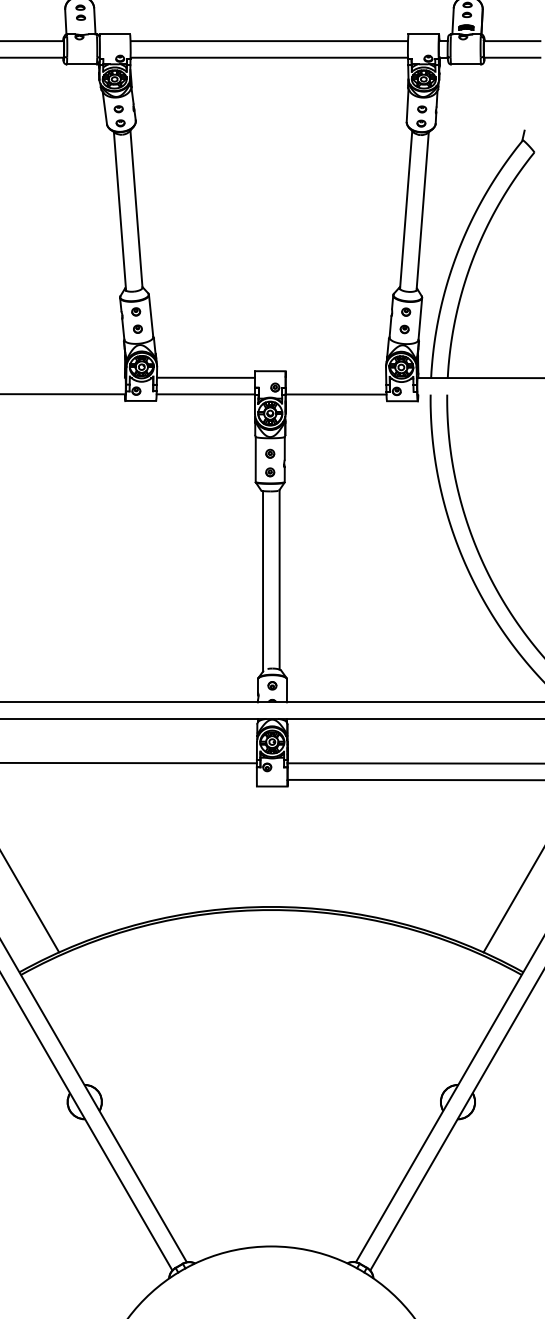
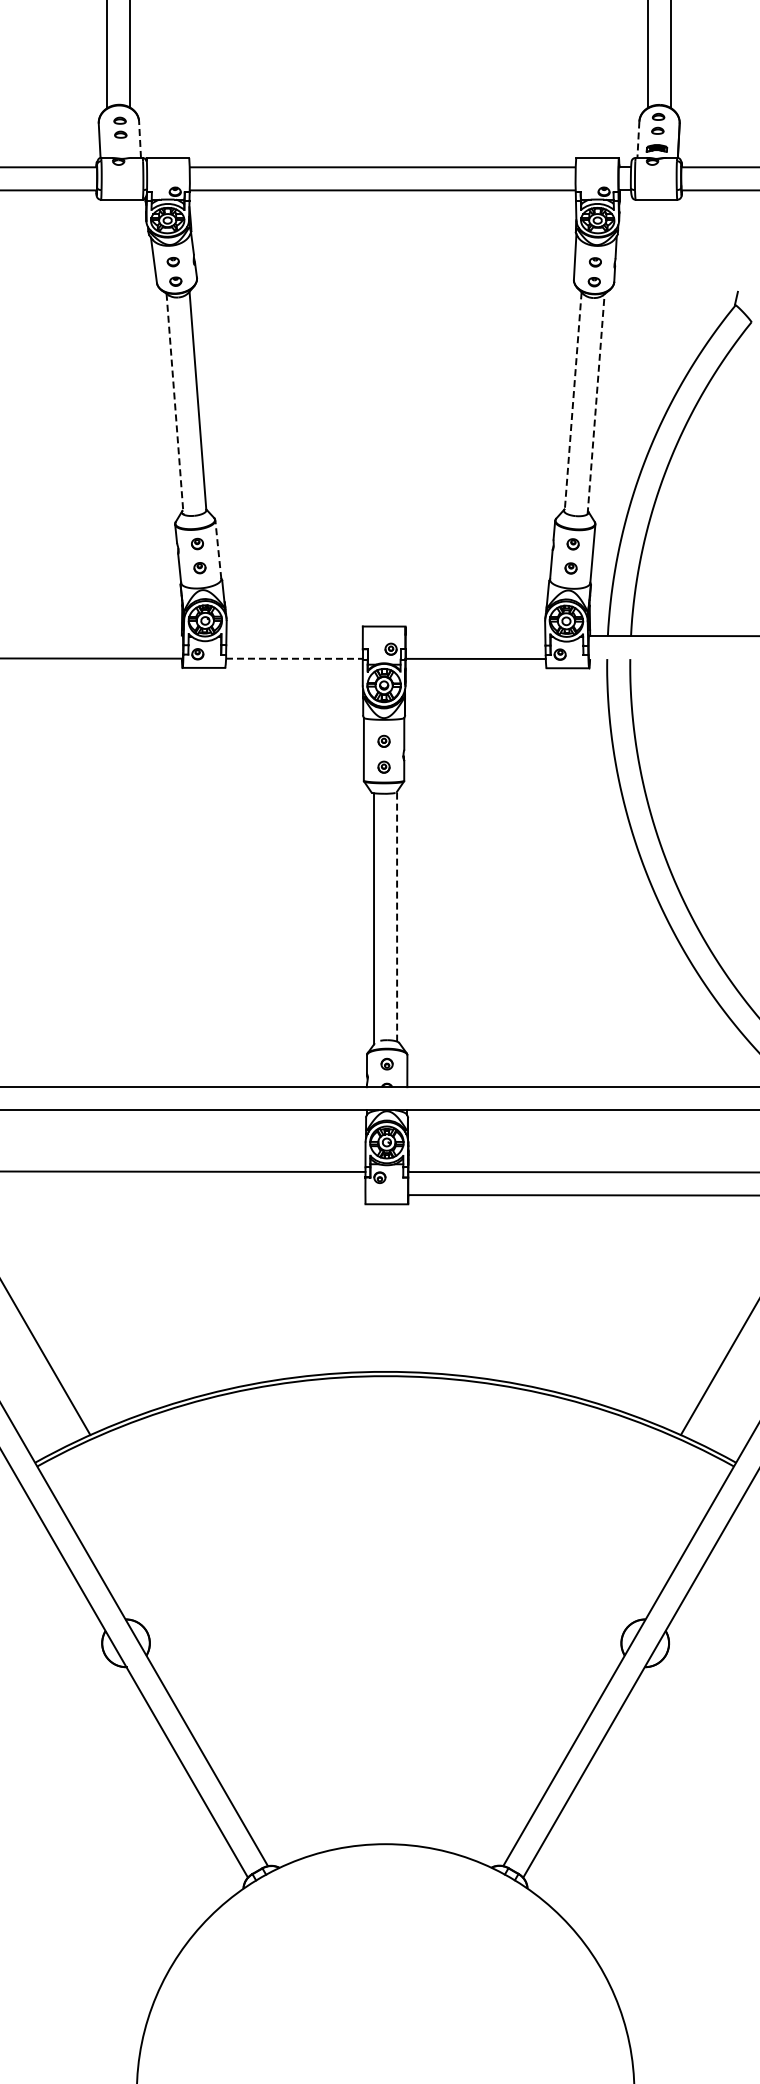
line: (95, 21) -> (140, 139), solid -> dashed
line: (453, 21) -> (638, 140), solid -> dashed
line: (406, 210) -> (573, 402), solid -> dashed
line: (422, 210) -> (596, 403), solid -> dashed
line: (120, 211) -> (175, 404), solid -> dashed
line: (151, 315) -> (218, 549), solid -> dashed
line: (205, 377) -> (294, 635), removed
line: (205, 394) -> (294, 658), solid -> dashed
line: (279, 579) -> (397, 916), solid -> dashed

